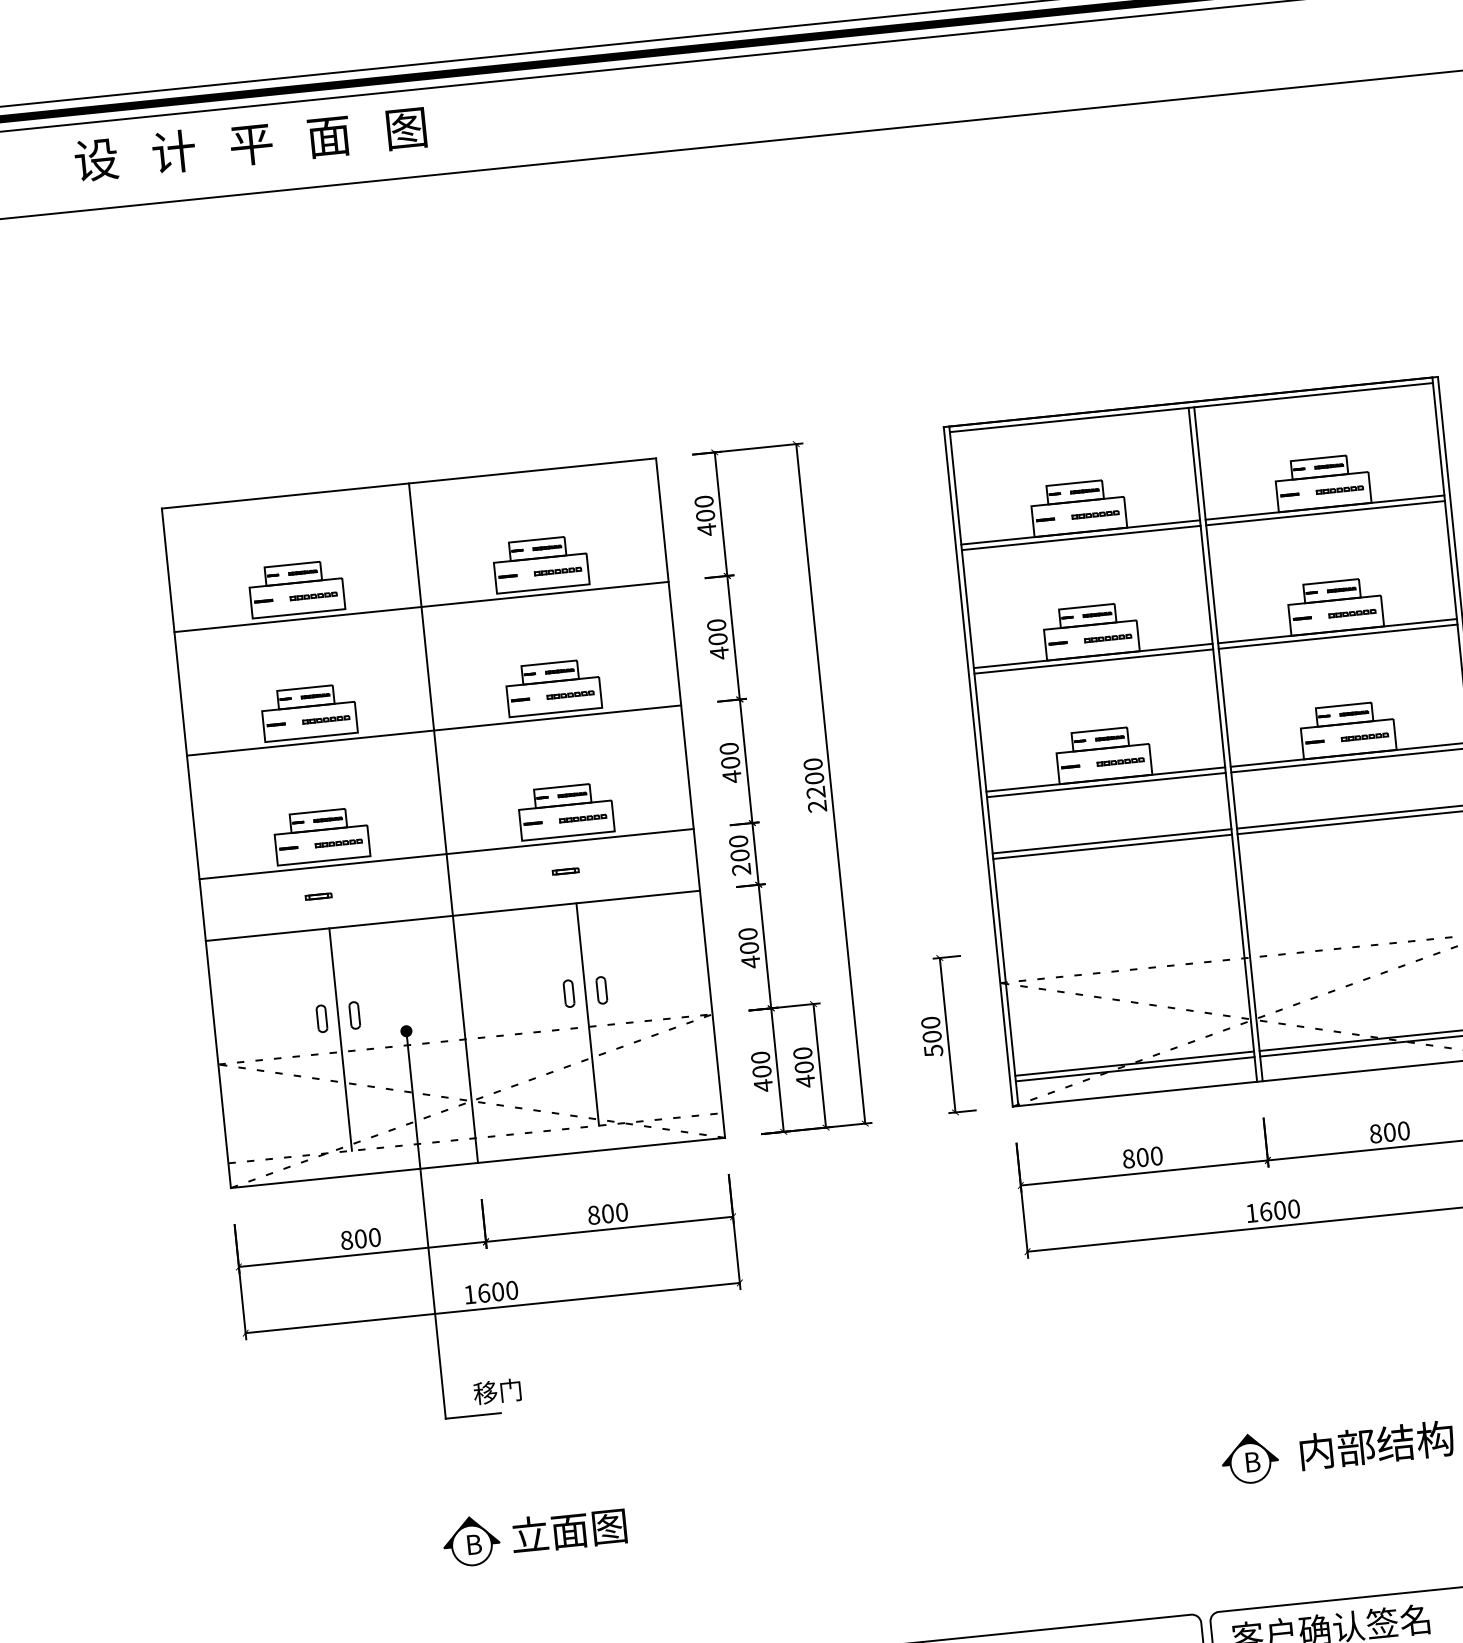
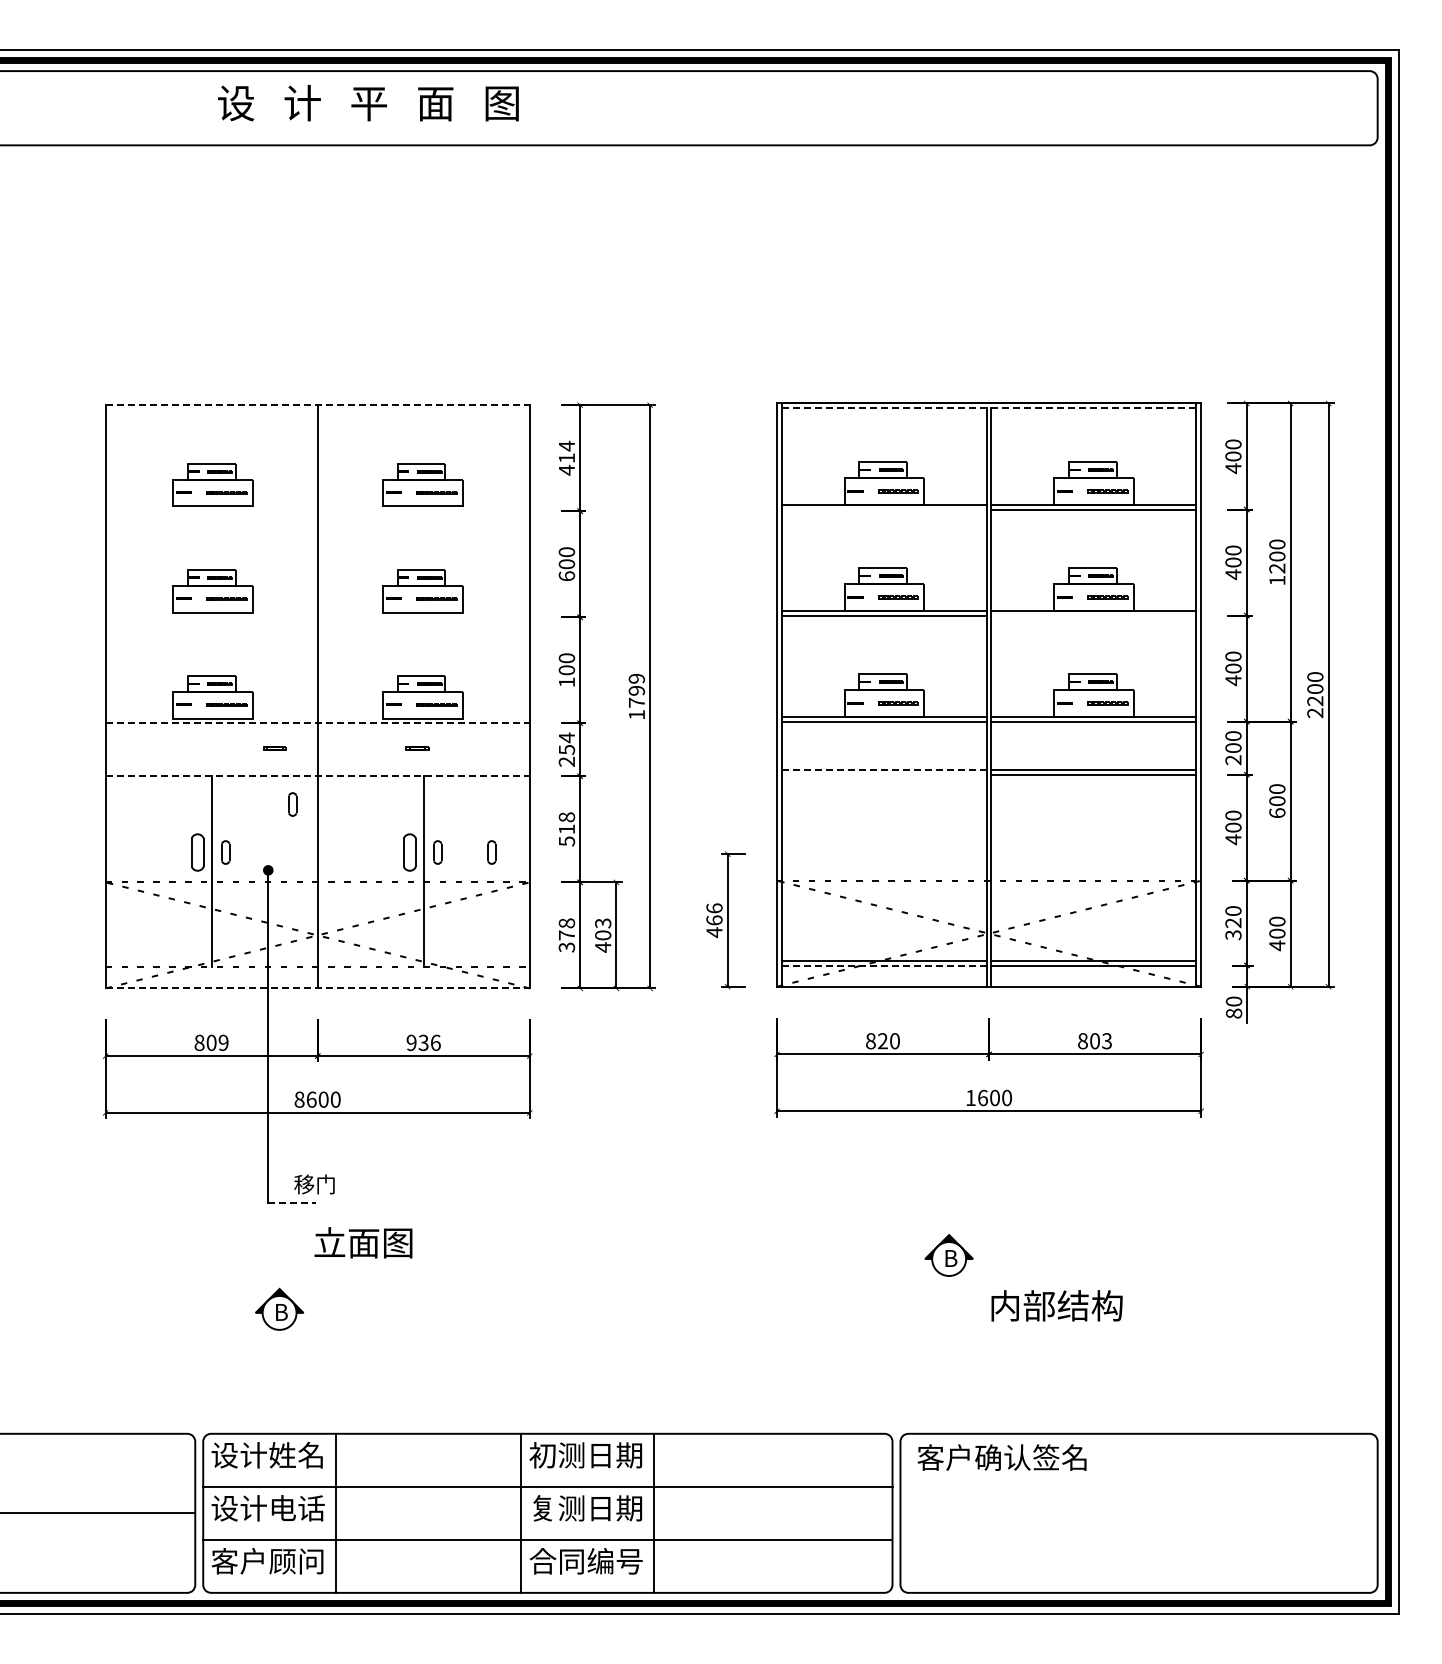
text: (250, 144) -> (368, 103), moved
line: (1191, 407) -> (989, 408), solid -> dashed
line: (409, 483) -> (318, 405), solid -> dashed
text: (704, 507) -> (566, 451), 400 -> 414
line: (1080, 538) -> (883, 509), removed
line: (421, 607) -> (317, 511), removed
line: (1337, 636) -> (1093, 615), removed
text: (719, 653) -> (566, 576), 400 -> 600
line: (433, 730) -> (317, 617), removed
text: (731, 777) -> (566, 682), 400 -> 100
text: (814, 785) -> (636, 696), 2200 -> 1799
line: (1112, 840) -> (884, 769), solid -> dashed
line: (1111, 846) -> (883, 774), removed
text: (738, 848) -> (566, 743), 200 -> 254
line: (447, 854) -> (318, 723), solid -> dashed
line: (317, 895) -> (274, 747), moved
line: (453, 915) -> (318, 776), solid -> dashed
text: (749, 948) -> (566, 829), 400 -> 518
part: (426, 951) -> (292, 804), added
part: (664, 984) -> (491, 852), added
part: (568, 993) -> (409, 852), size x1.6
part: (321, 1018) -> (197, 852), size x1.6
text: (932, 1036) -> (714, 920), 500 -> 466
text: (803, 1053) -> (603, 923), 400 -> 403
line: (1135, 1069) -> (884, 965), solid -> dashed
text: (761, 1071) -> (566, 935), 400 -> 378
text: (1403, 1131) -> (1106, 1041), 800 -> 803
text: (1142, 1157) -> (882, 1041), 800 -> 820
line: (478, 1162) -> (318, 988), solid -> dashed
text: (607, 1213) -> (423, 1042), 800 -> 936
text: (374, 1237) -> (223, 1042), 800 -> 809
text: (469, 1294) -> (299, 1099), 1600 -> 8600
line: (472, 1415) -> (291, 1202), solid -> dashed
part: (1249, 1458) -> (948, 1255), moved
text: (569, 1530) -> (363, 1242), moved

